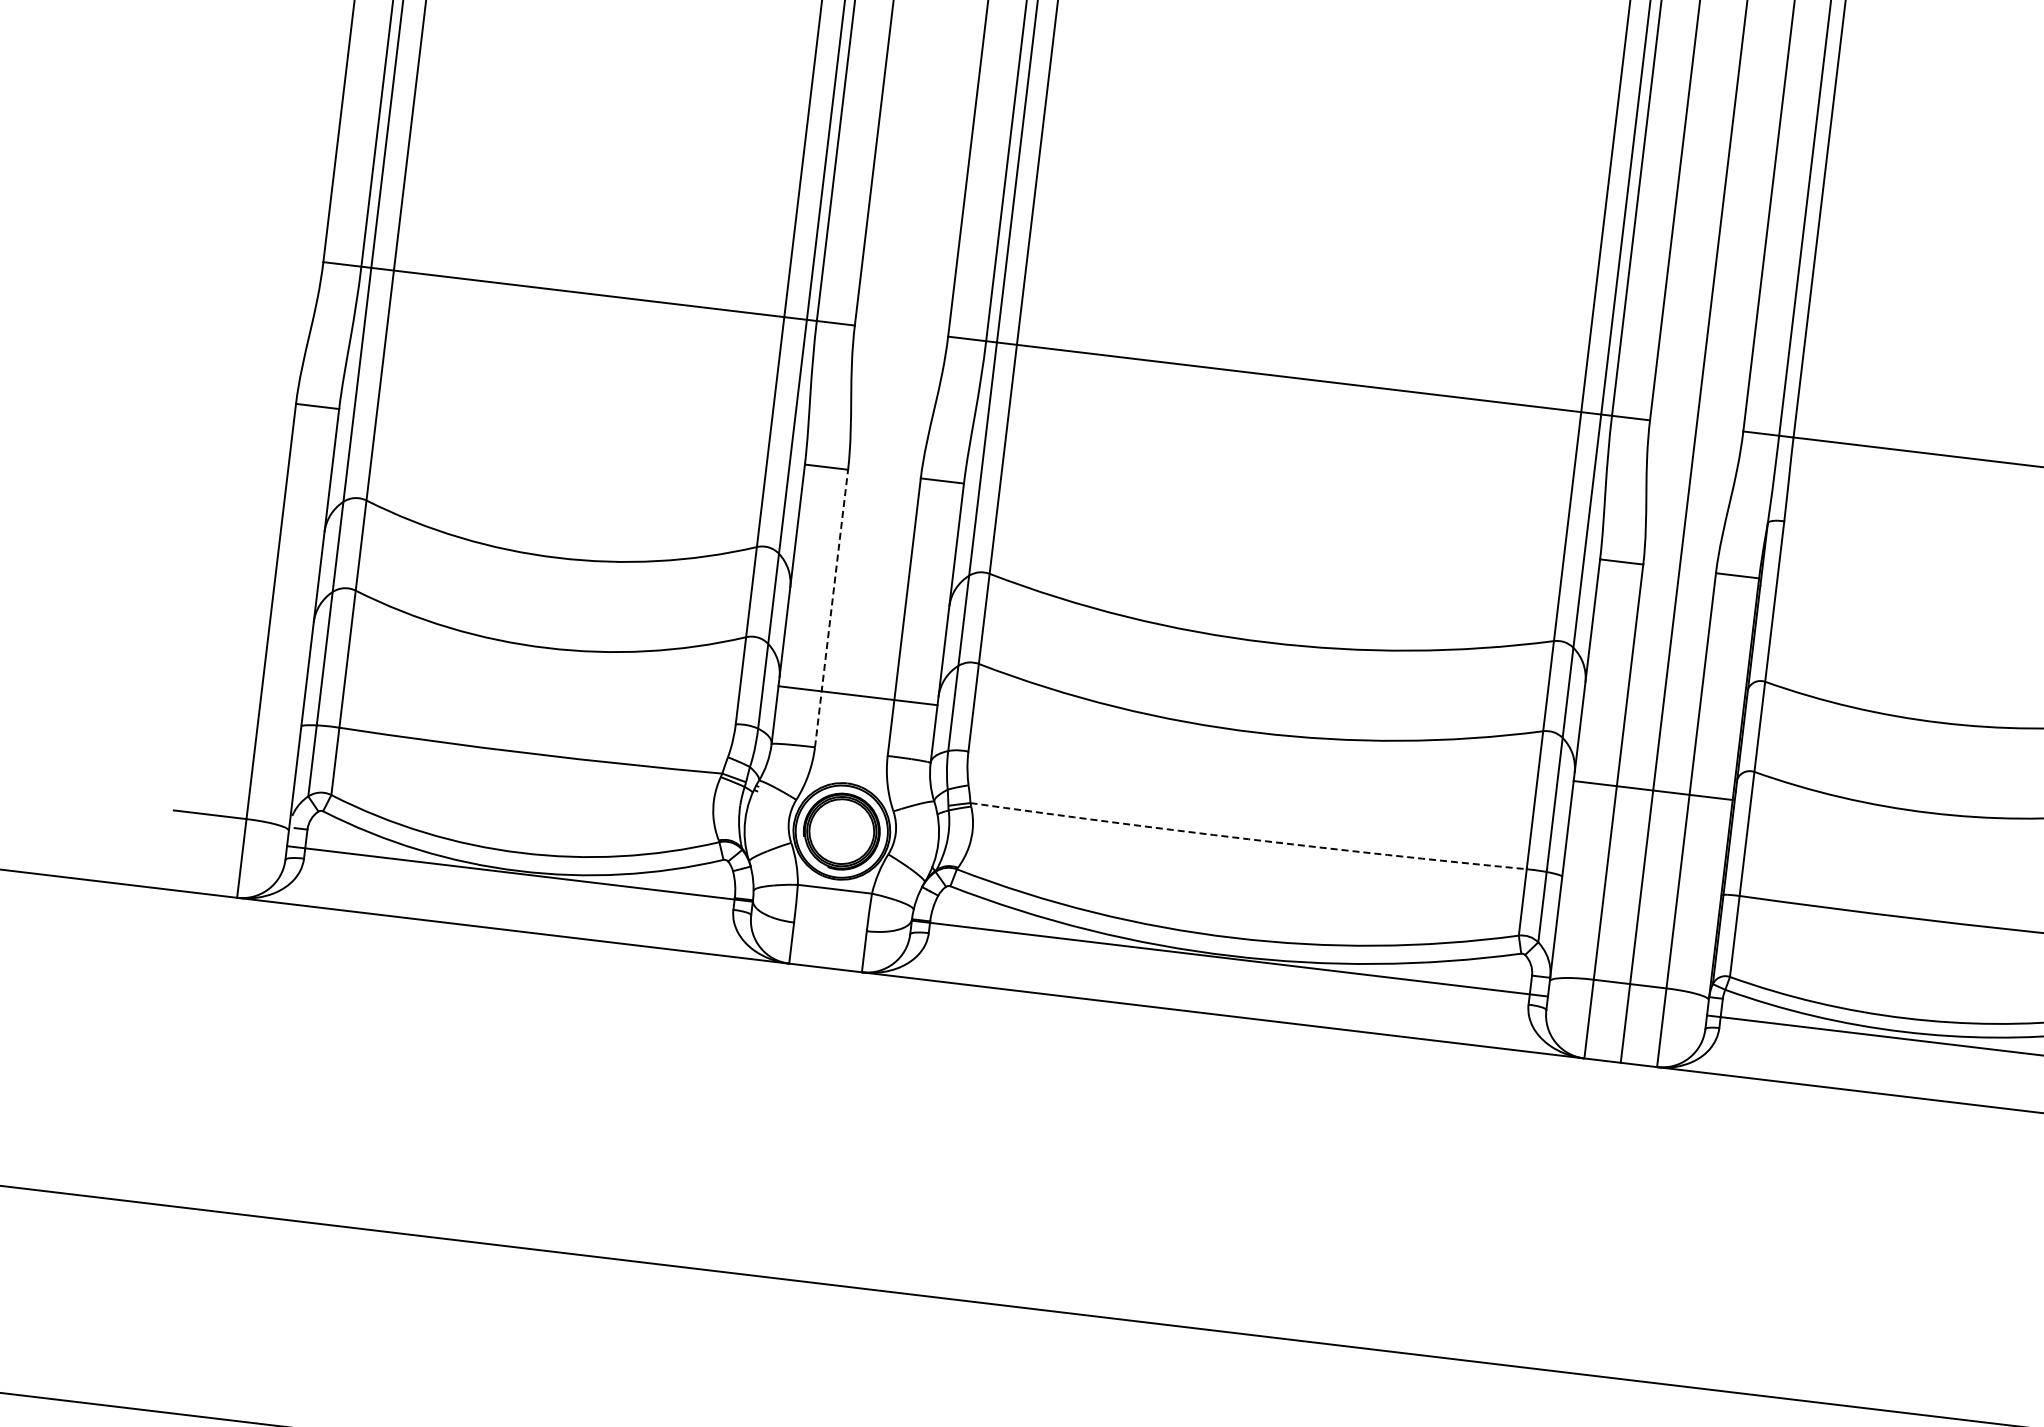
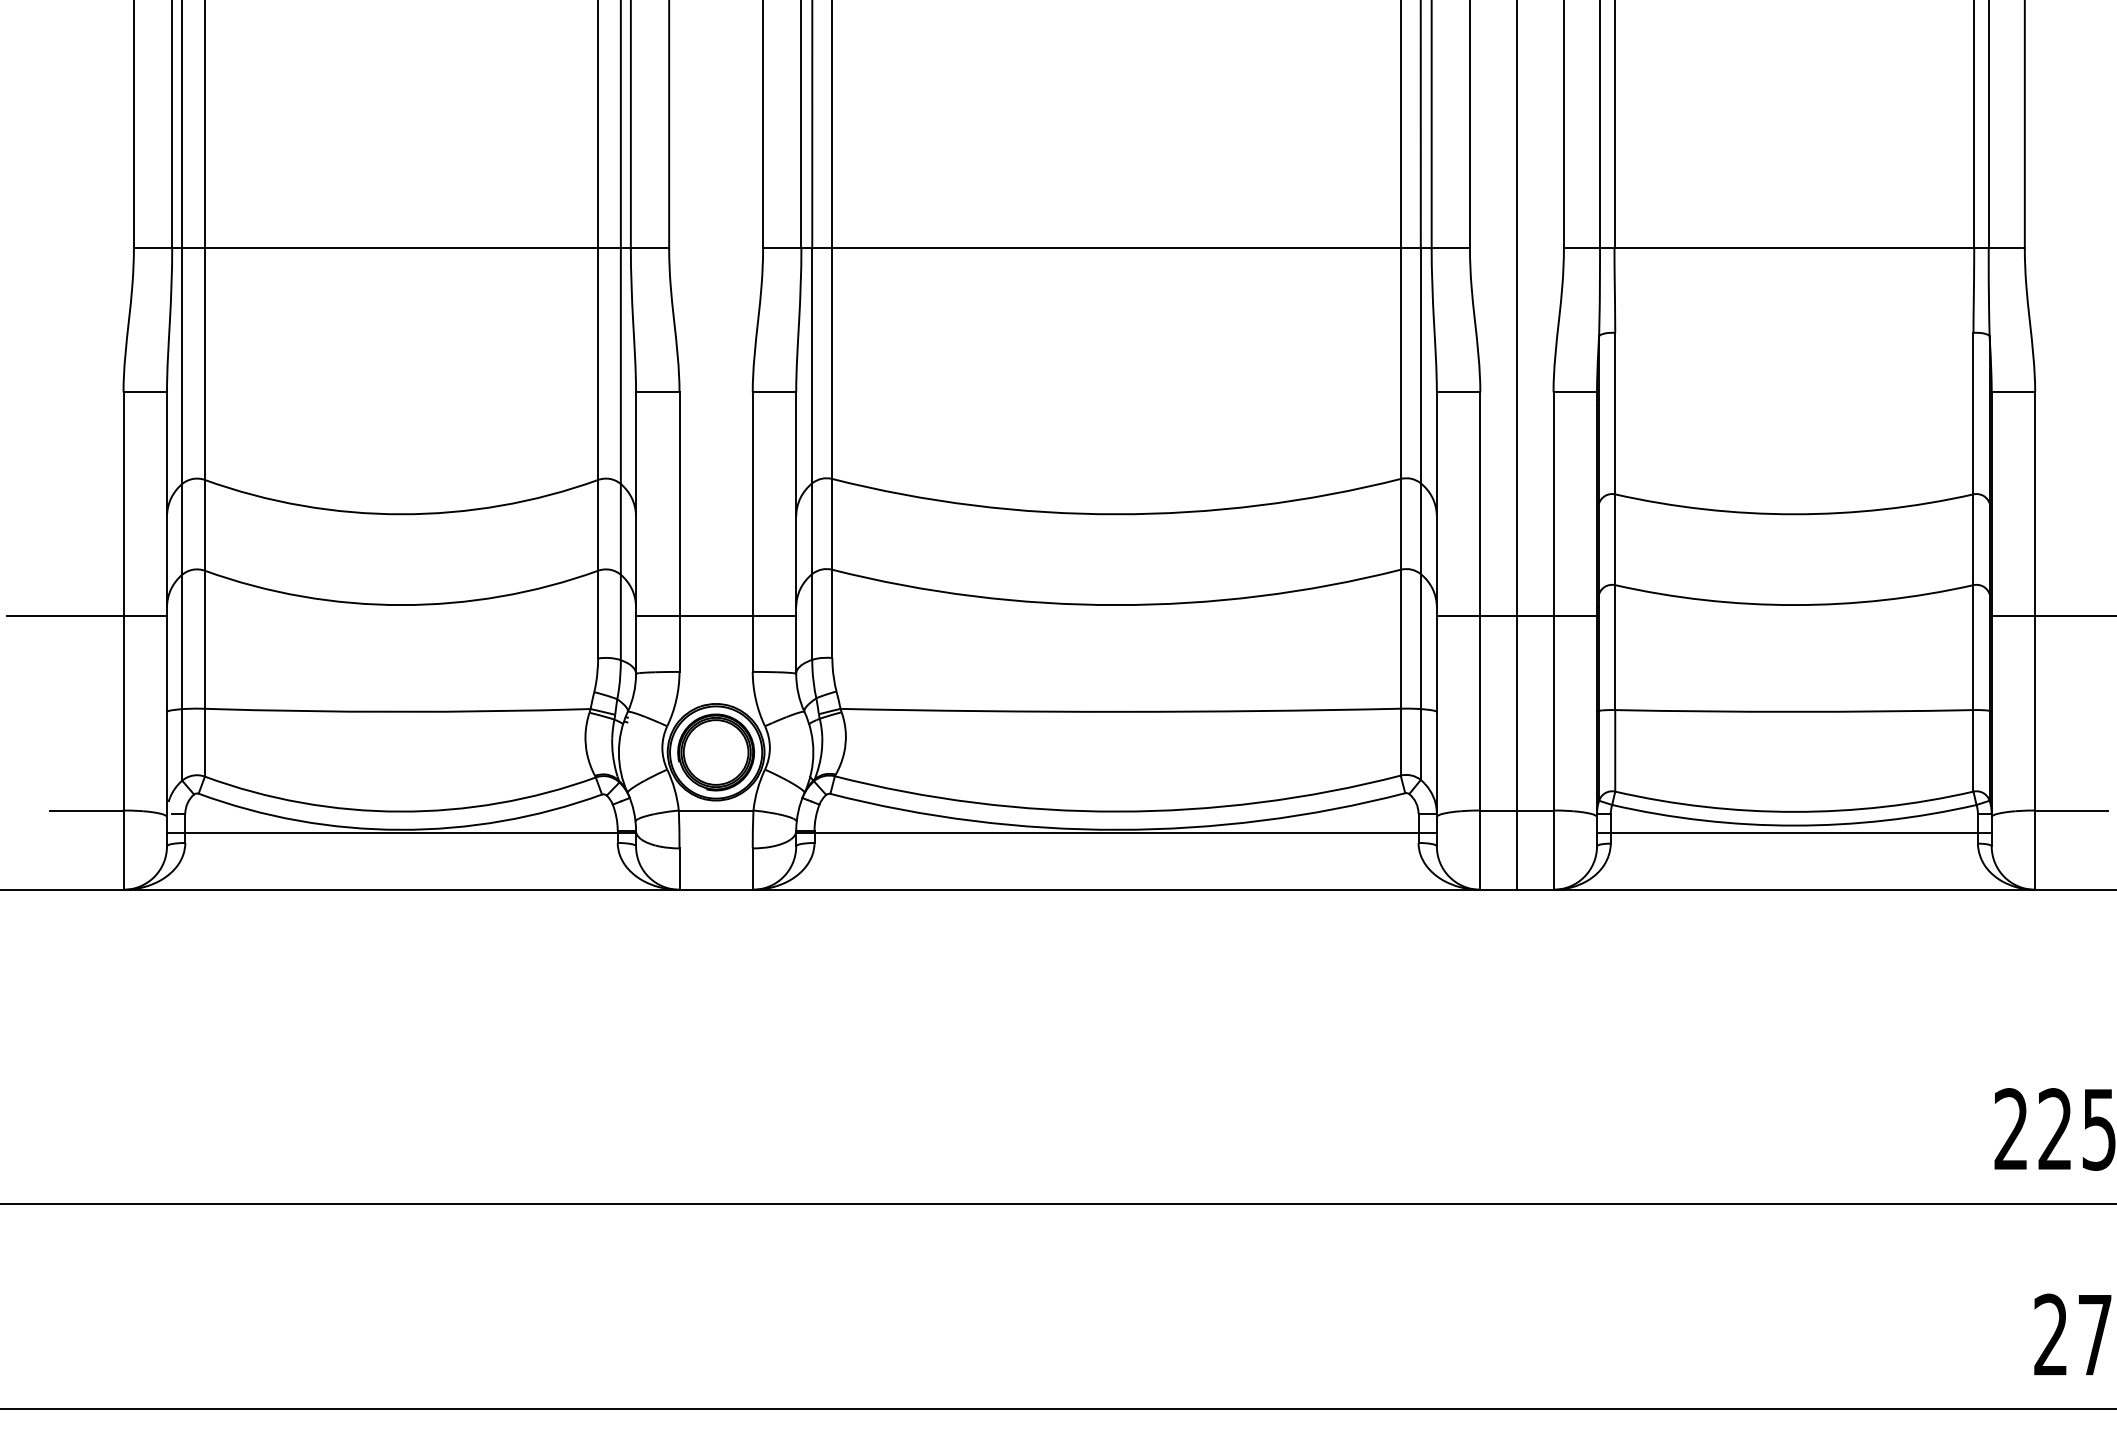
line: (831, 608) -> (679, 532), dashed -> solid
line: (232, 621) -> (86, 615), added
arc: (1248, 838) -> (1120, 711), dashed -> solid

